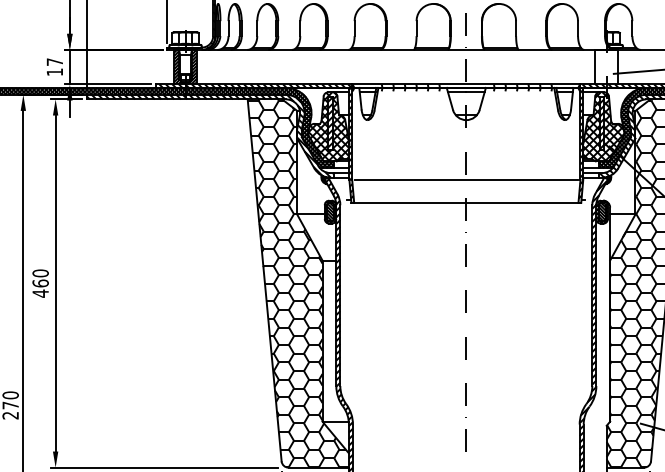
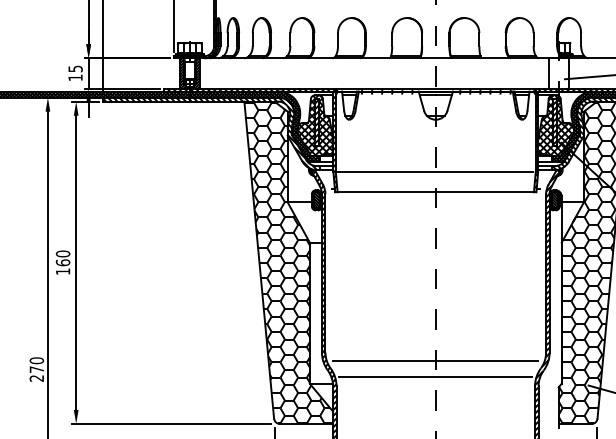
text: (54, 61) -> (75, 68), 17 -> 15
text: (41, 293) -> (63, 271), 460 -> 160
line: (465, 395) -> (435, 360), added
line: (465, 413) -> (435, 376), added

